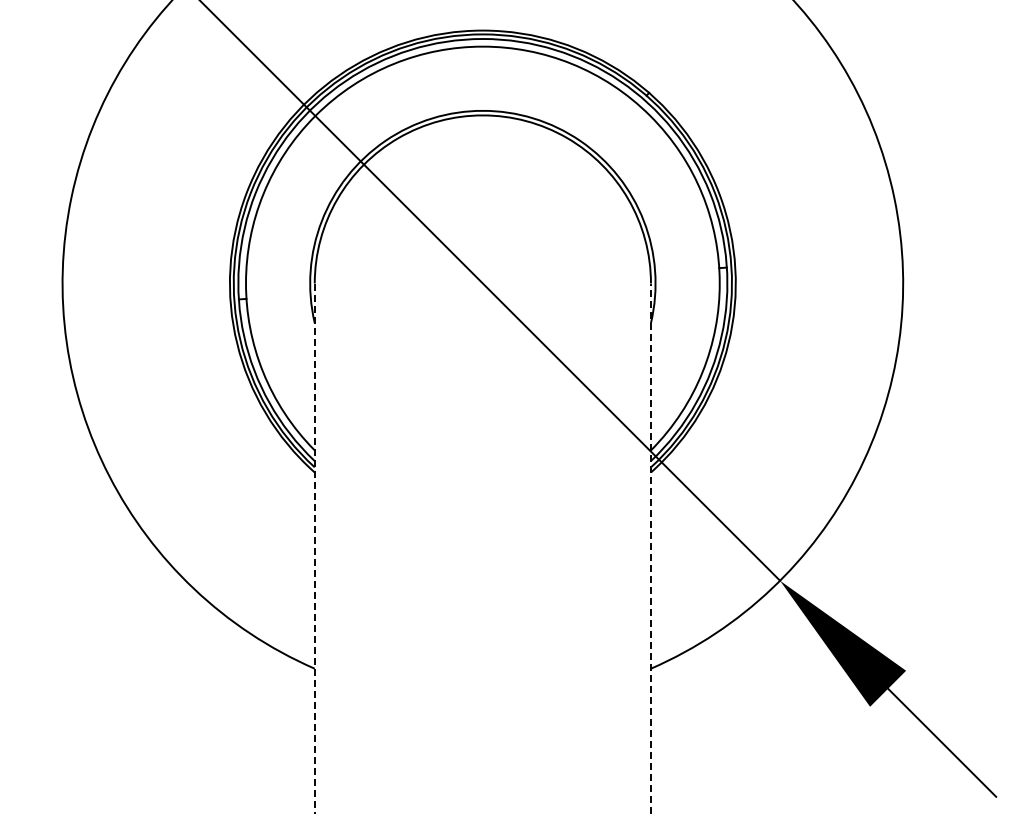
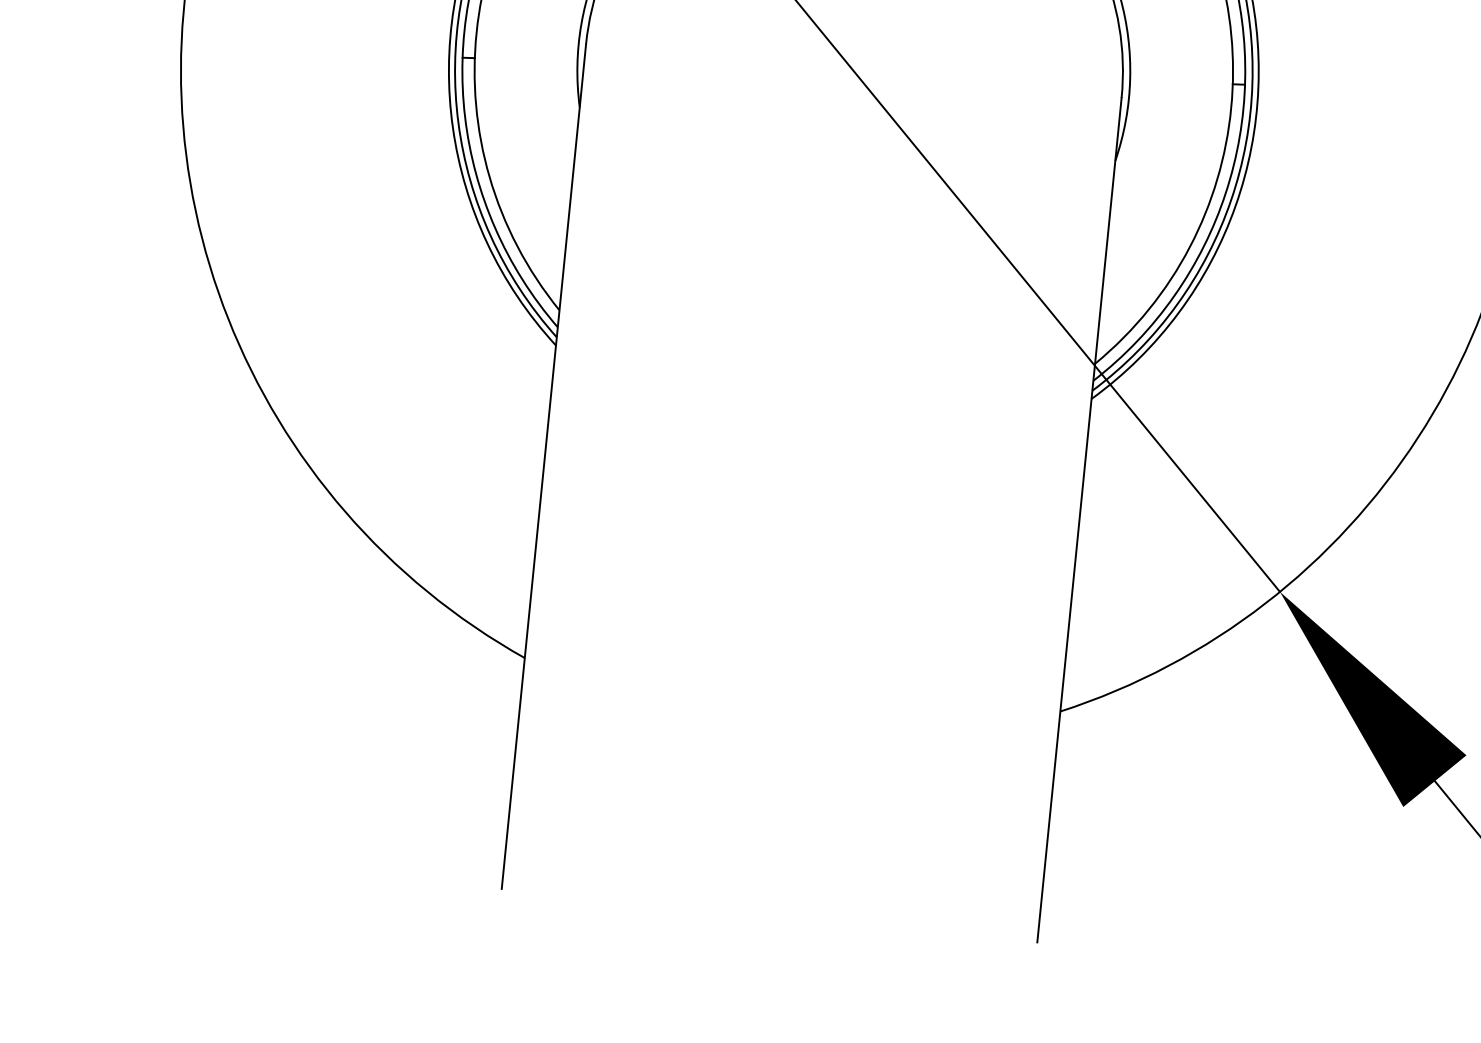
line: (650, 548) -> (1078, 519), dashed -> solid
line: (314, 549) -> (543, 468), dashed -> solid

